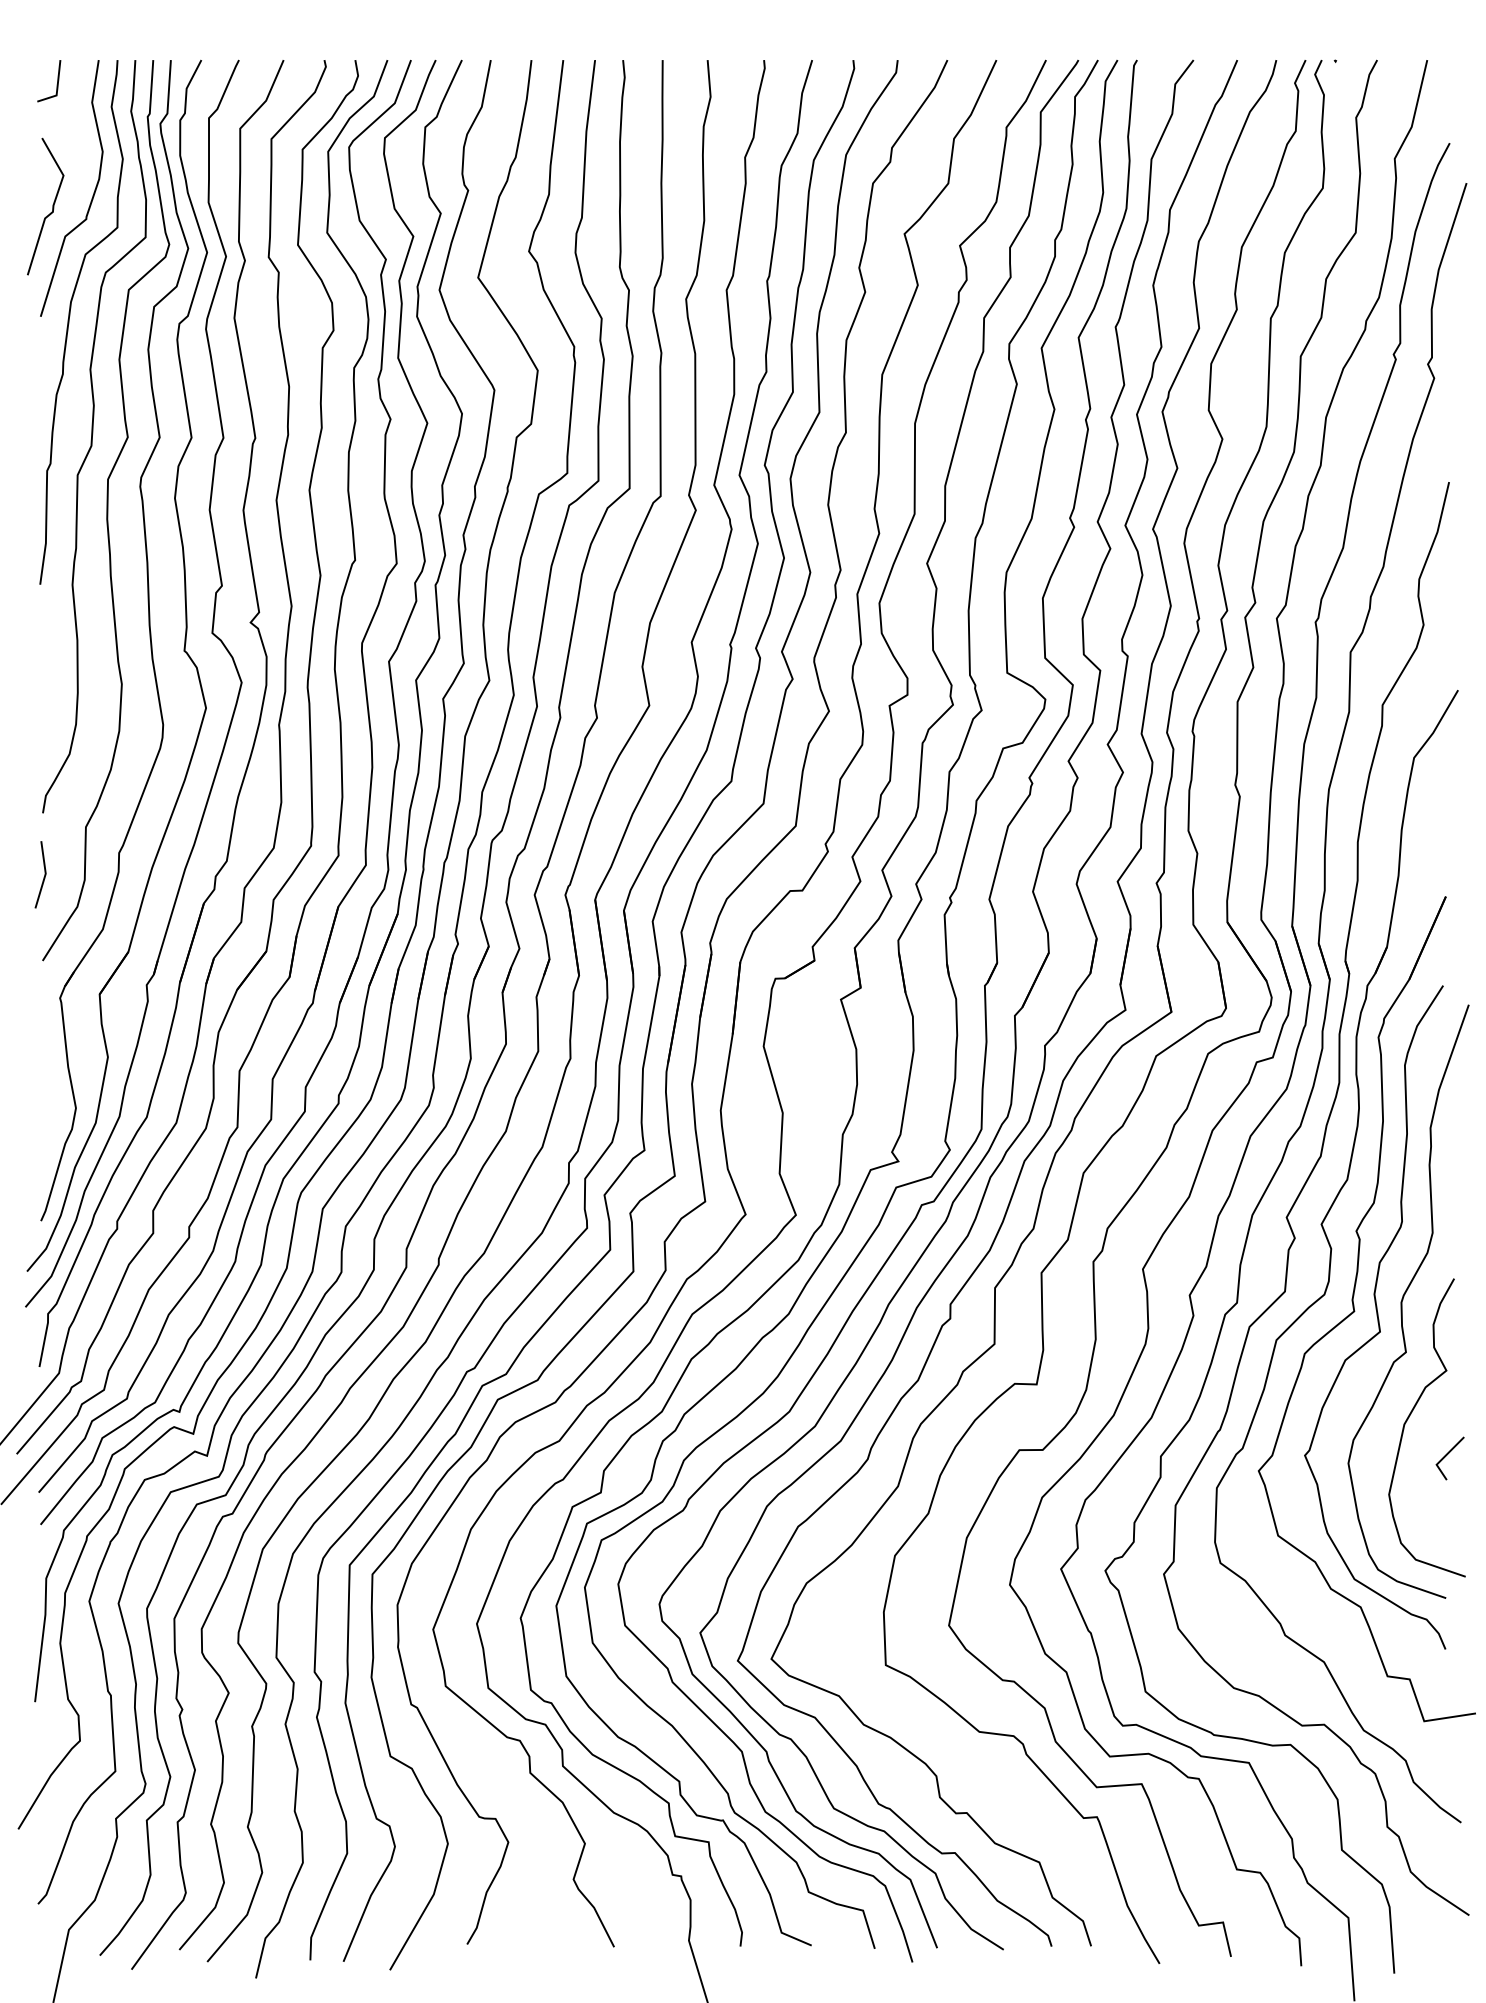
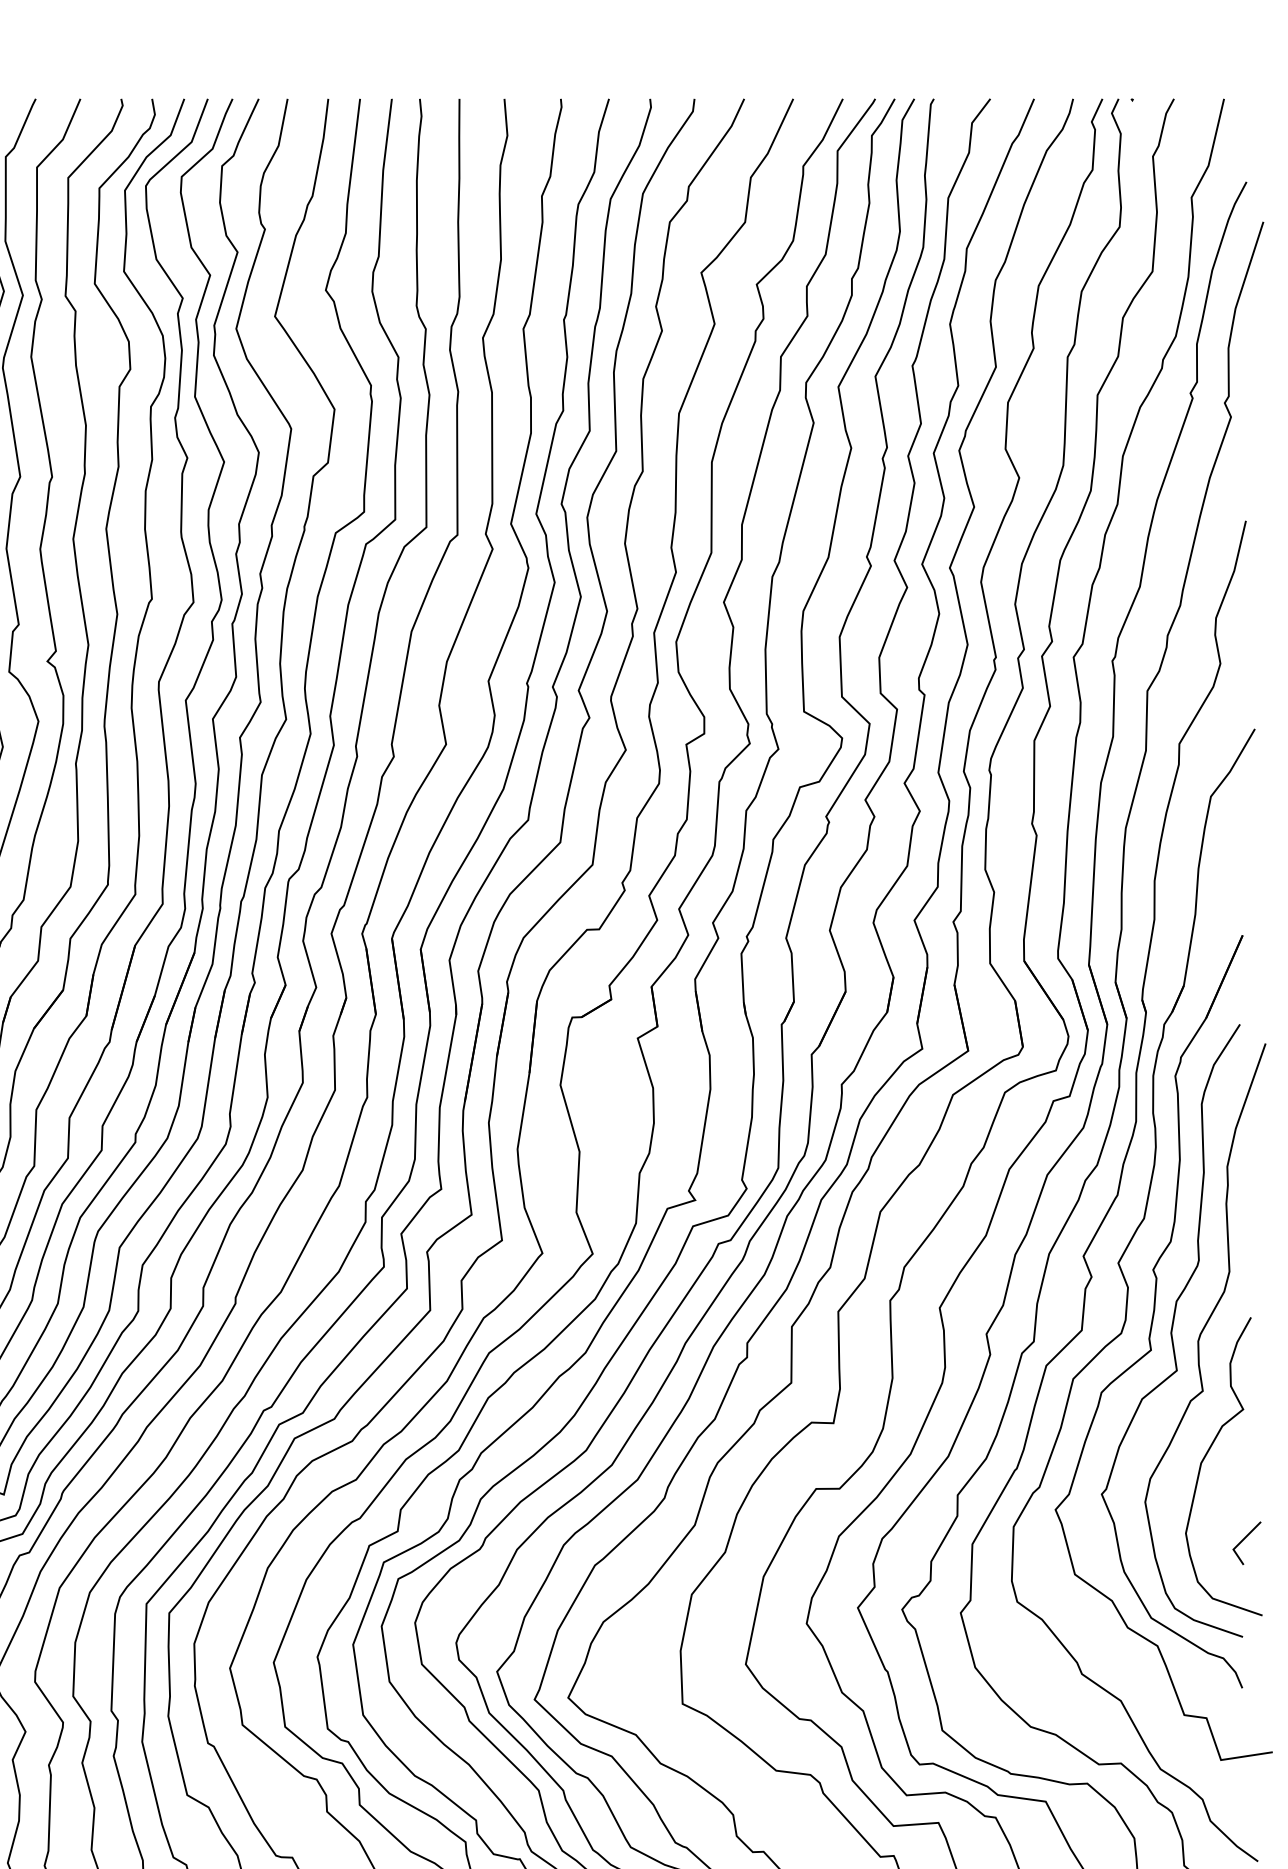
line: (1447, 1455) -> (1244, 1540), moved

